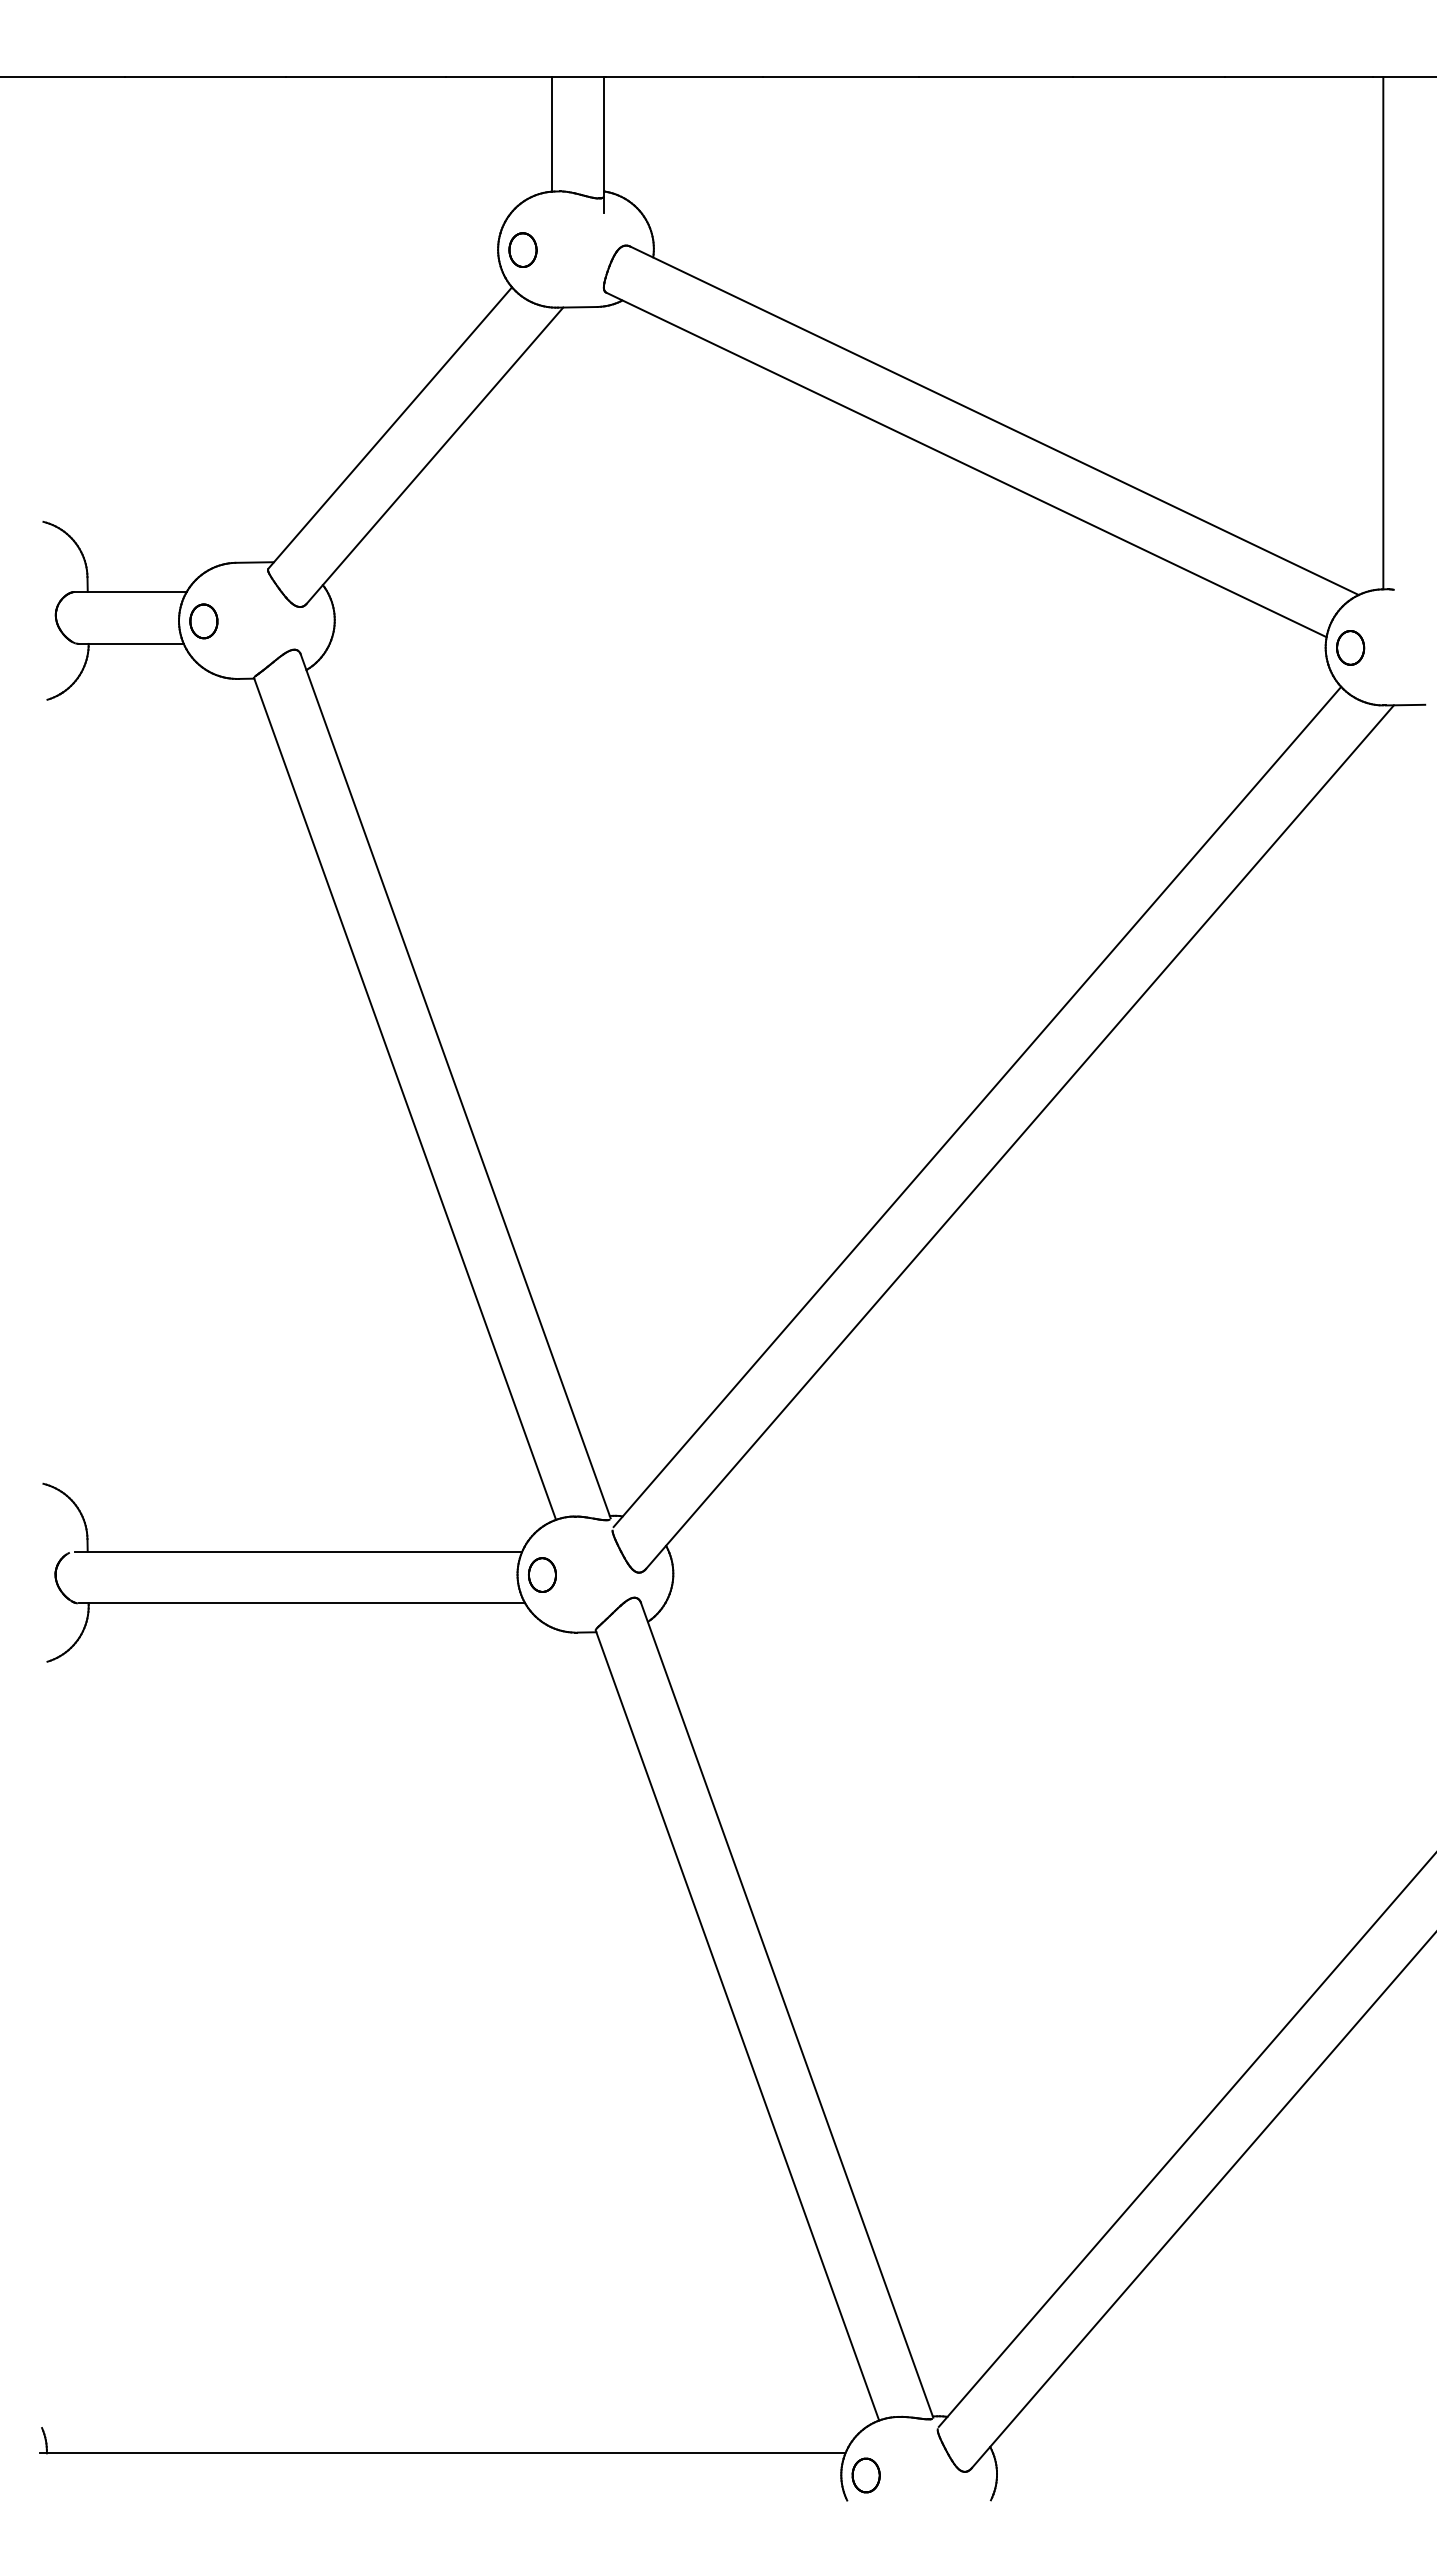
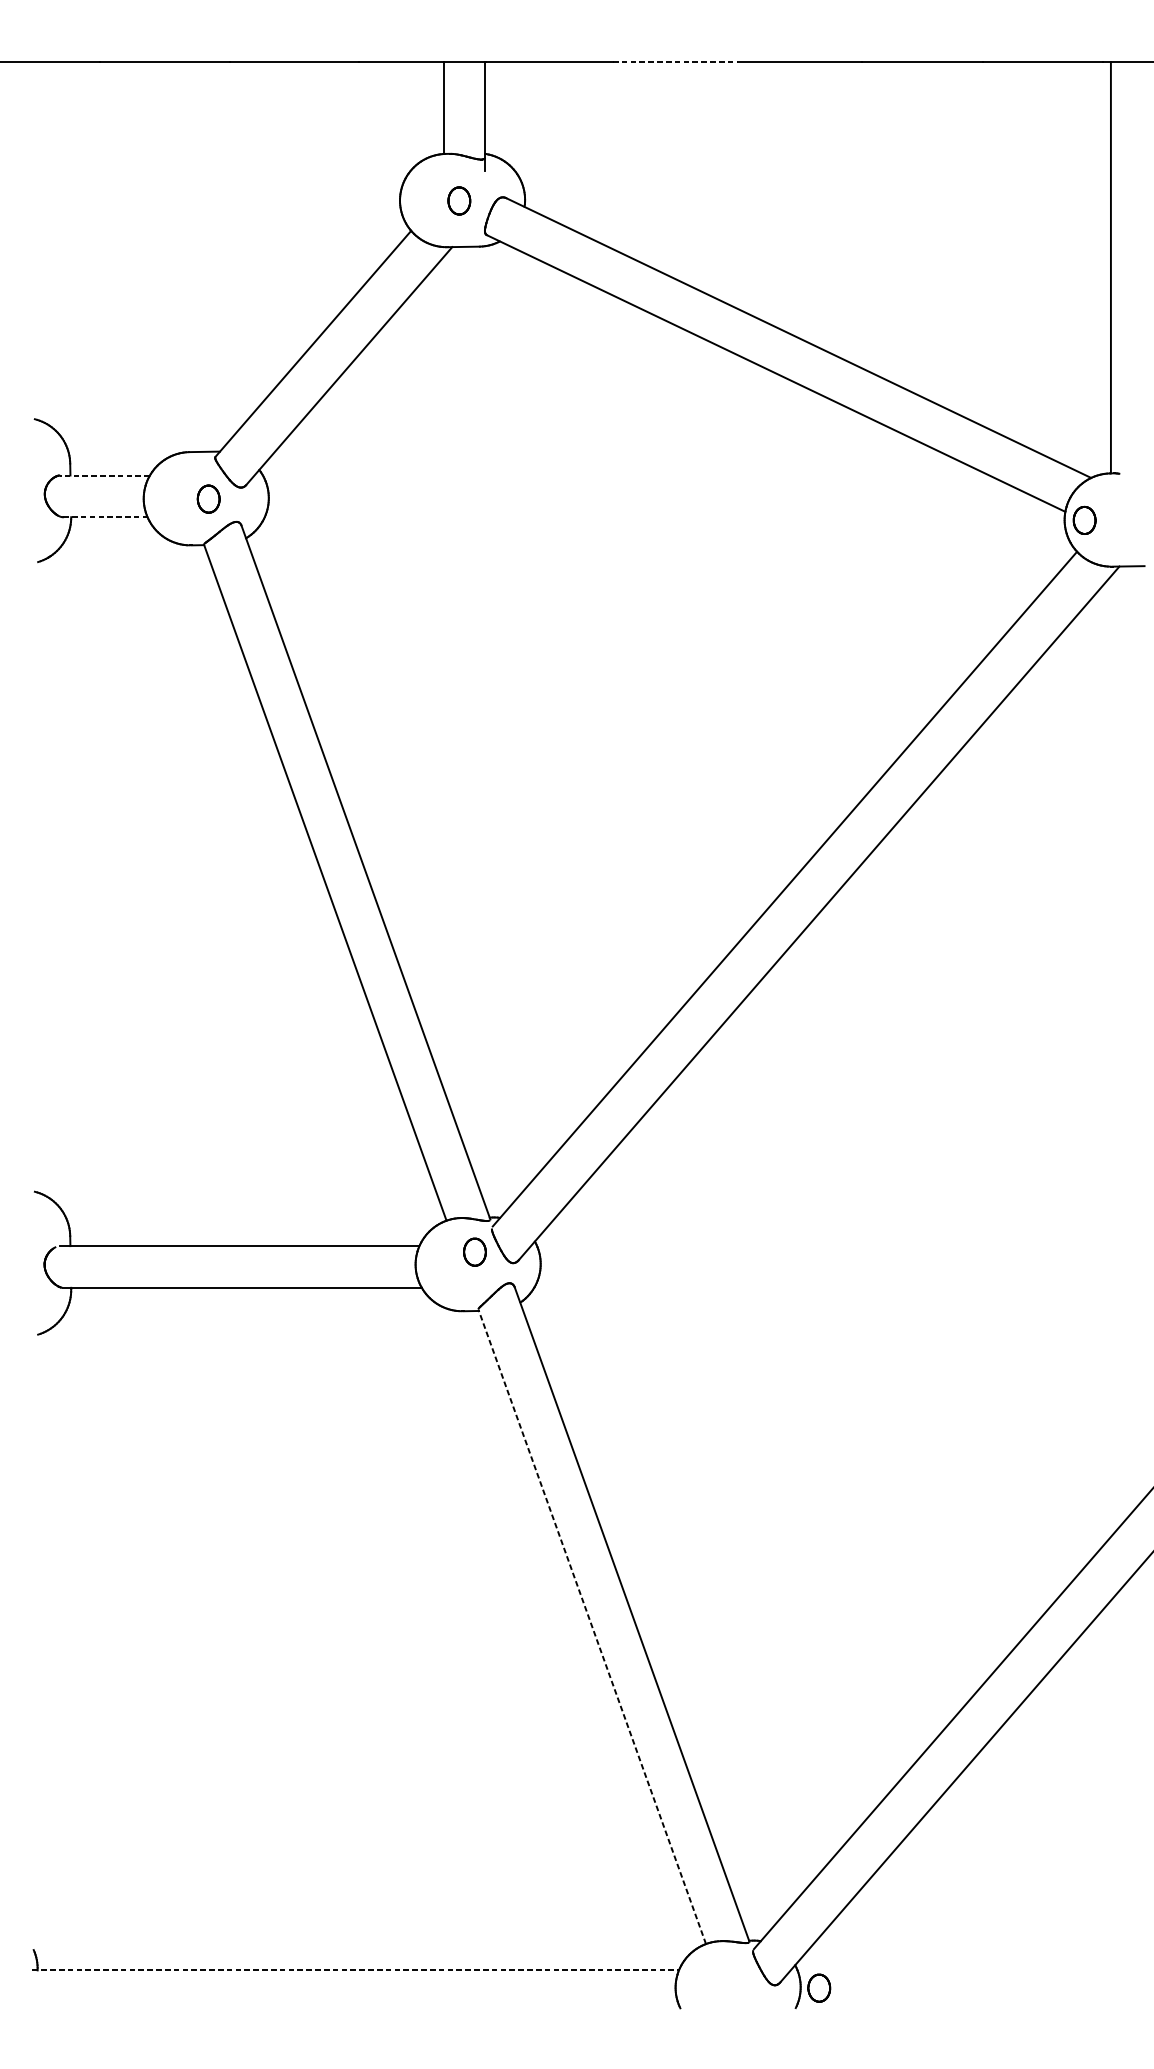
line: (841, 77) -> (675, 62), solid -> dashed
part: (522, 249) -> (458, 200), moved
line: (130, 591) -> (104, 475), solid -> dashed
part: (203, 621) -> (208, 499), moved
line: (131, 643) -> (105, 516), solid -> dashed
part: (542, 1574) -> (475, 1251), moved
line: (737, 2025) -> (592, 1626), solid -> dashed
line: (442, 2453) -> (355, 1970), solid -> dashed
part: (865, 2475) -> (818, 1988), moved

